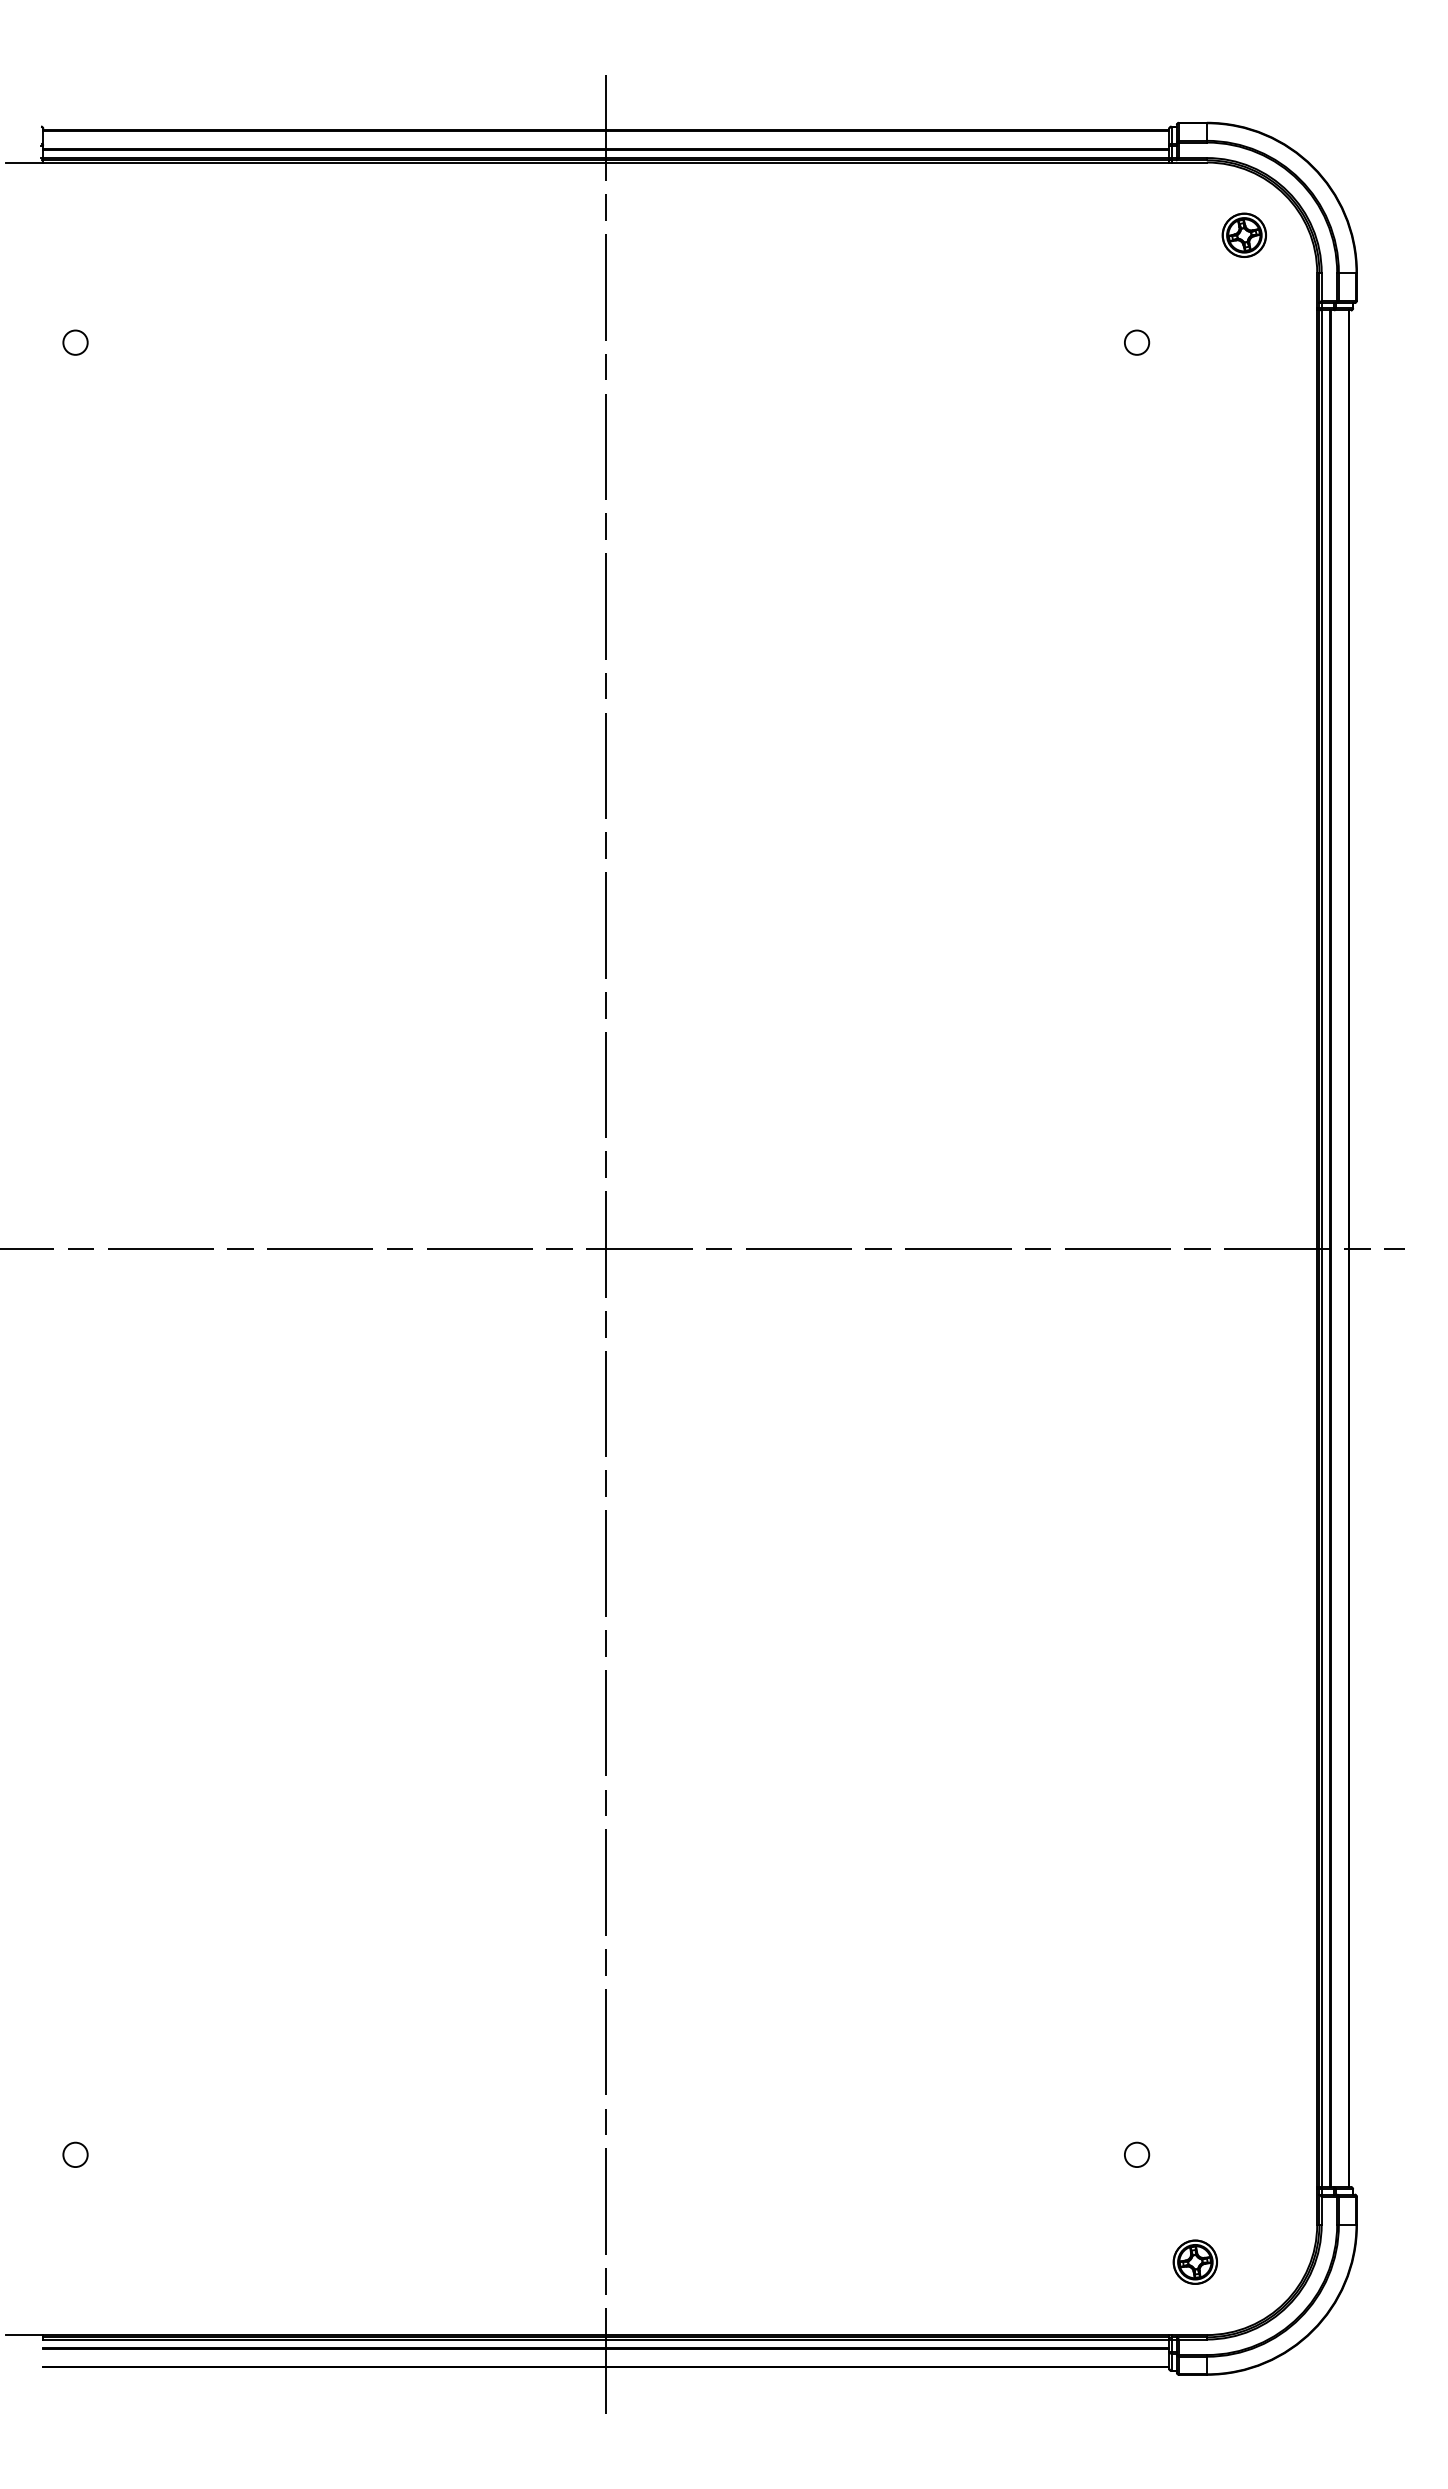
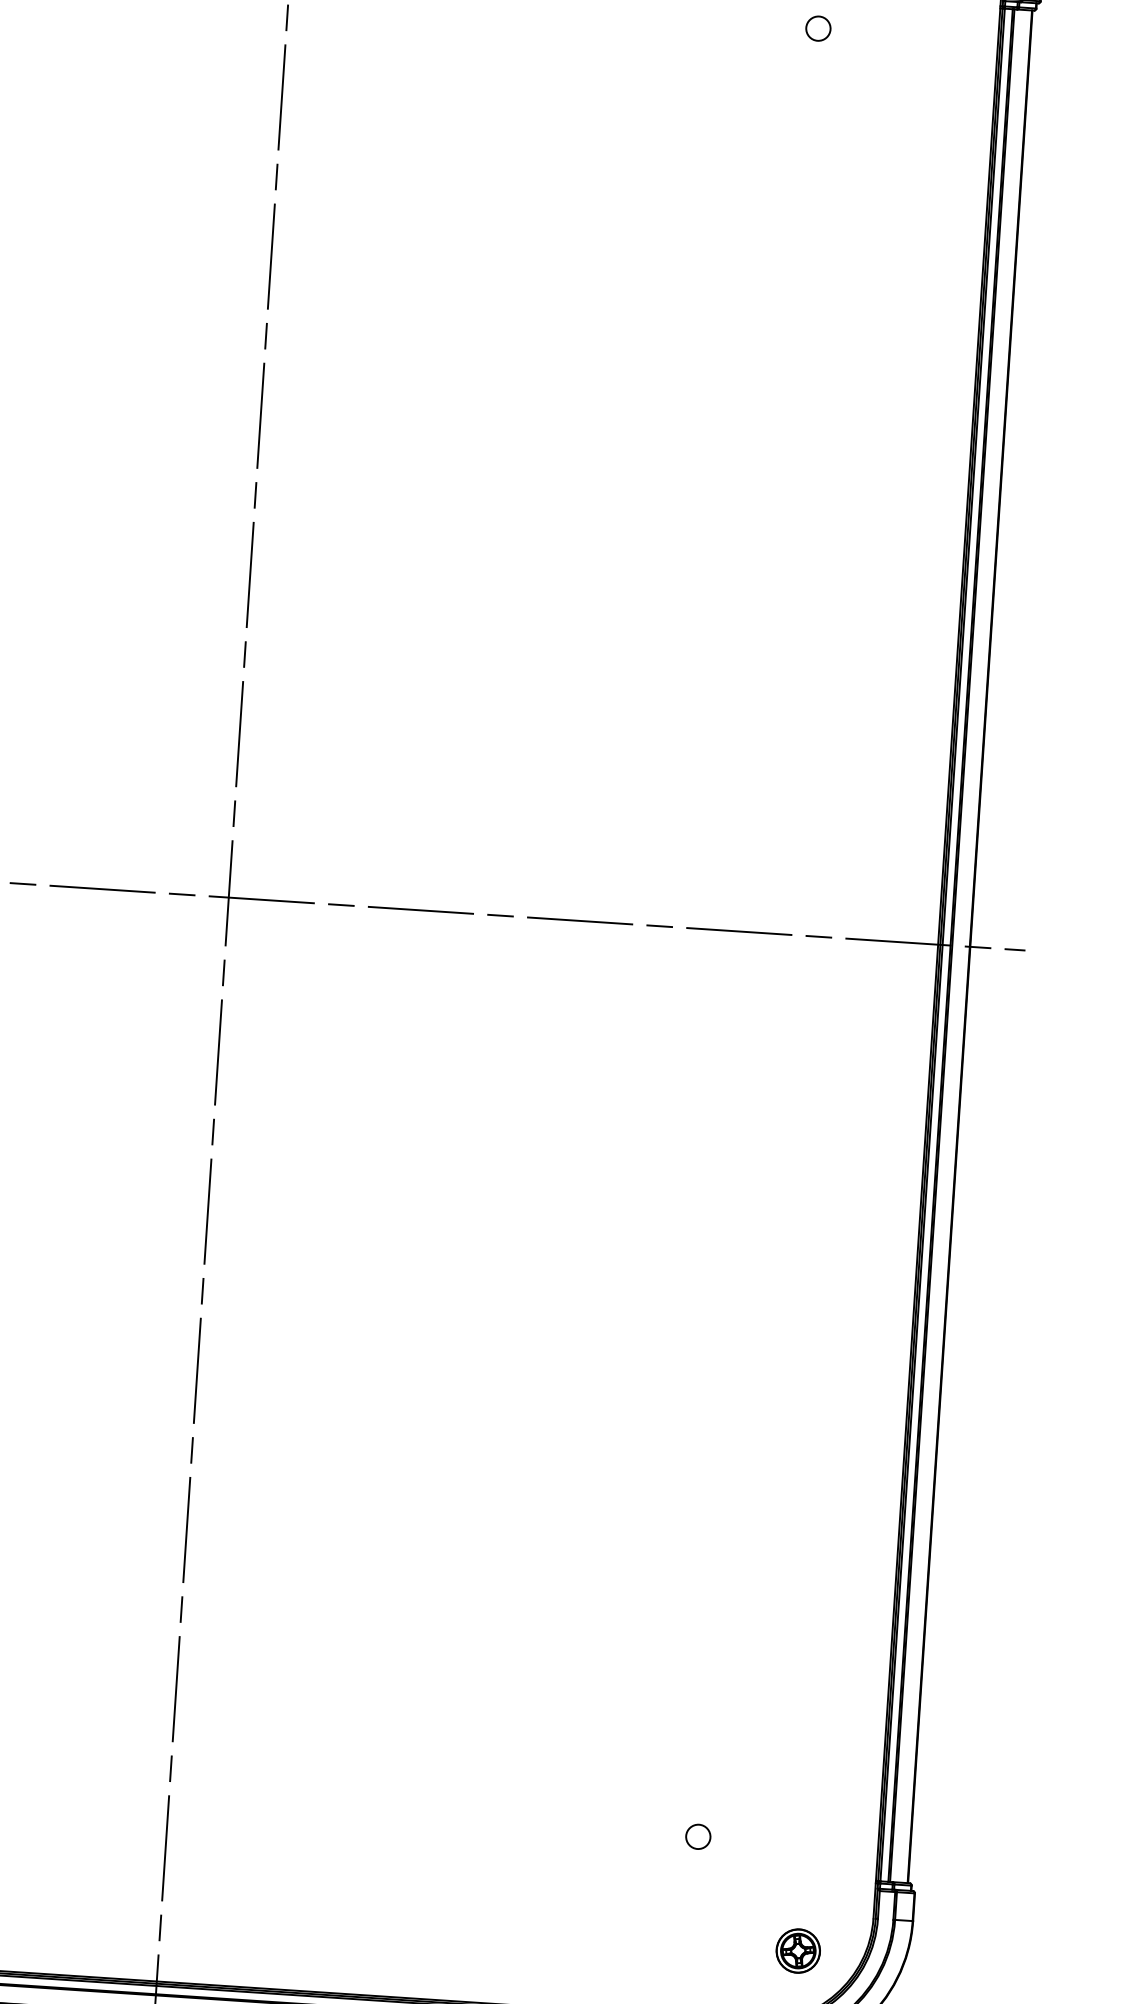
part: (1194, 2261) -> (797, 1950), moved

